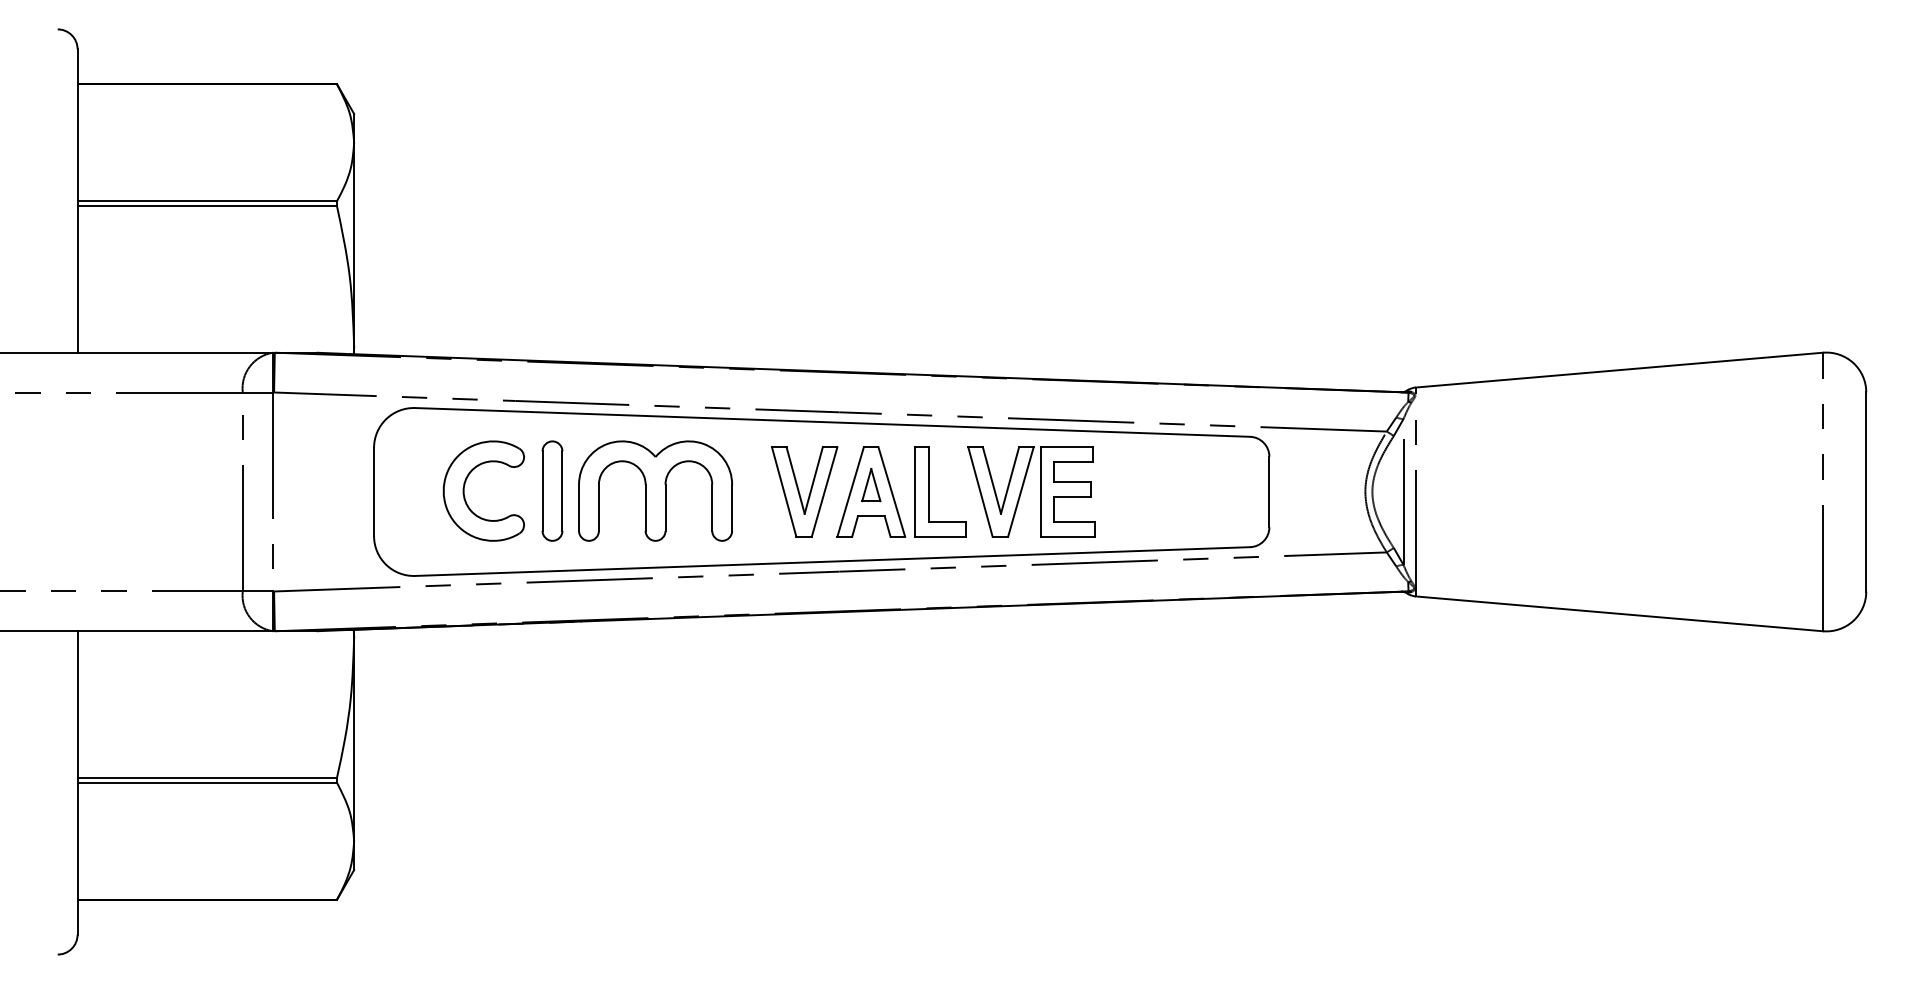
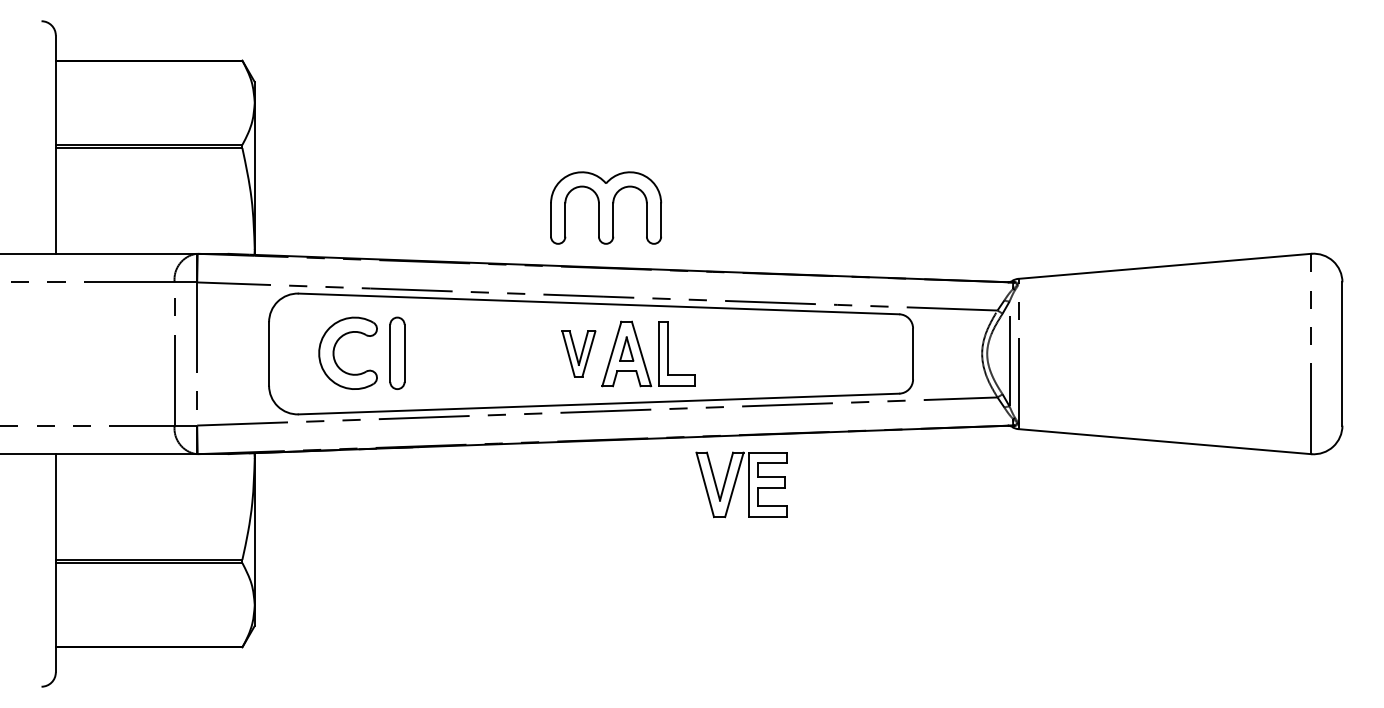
part: (1023, 487) -> (736, 481), moved
part: (655, 490) -> (606, 207), moved
part: (804, 491) -> (578, 353), size x0.7

